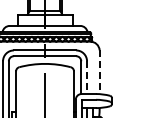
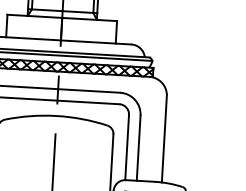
line: (99, 72) -> (164, 139), dashed -> solid
line: (87, 78) -> (139, 149), dashed -> solid

